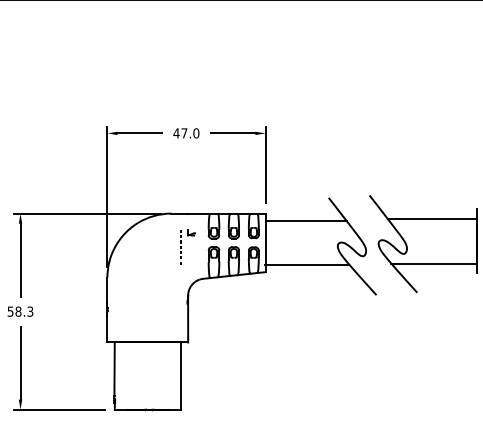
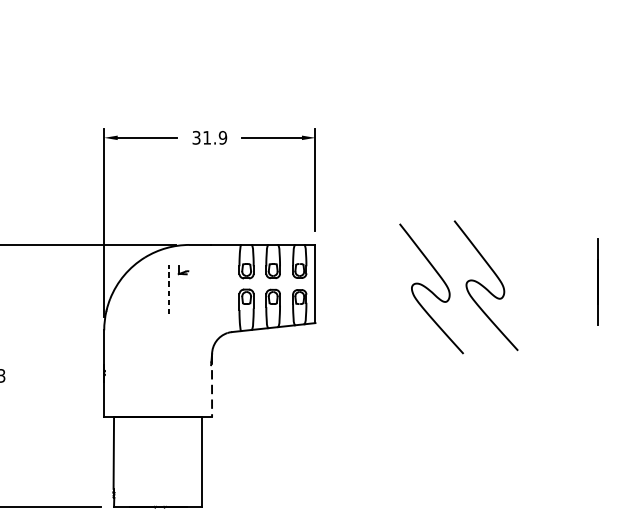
text: (186, 133) -> (209, 137), 47.0 -> 31.9
line: (431, 218) -> (537, 251), removed
line: (305, 221) -> (368, 255), removed
part: (181, 246) -> (169, 288), moved
line: (433, 263) -> (539, 311), removed
line: (307, 264) -> (371, 312), removed
line: (188, 319) -> (212, 386), solid -> dashed

